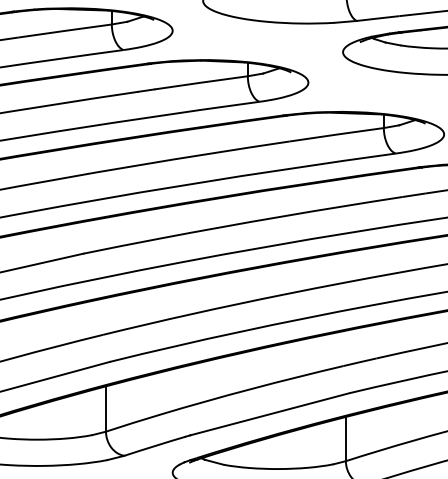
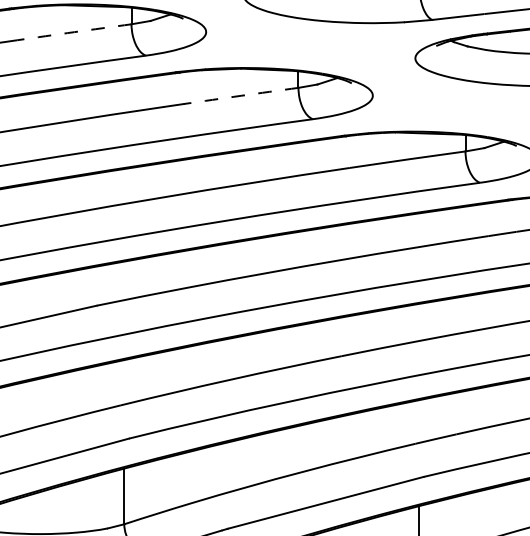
arc: (65, 30) -> (74, 31), solid -> dashed
arc: (201, 82) -> (241, 95), solid -> dashed

